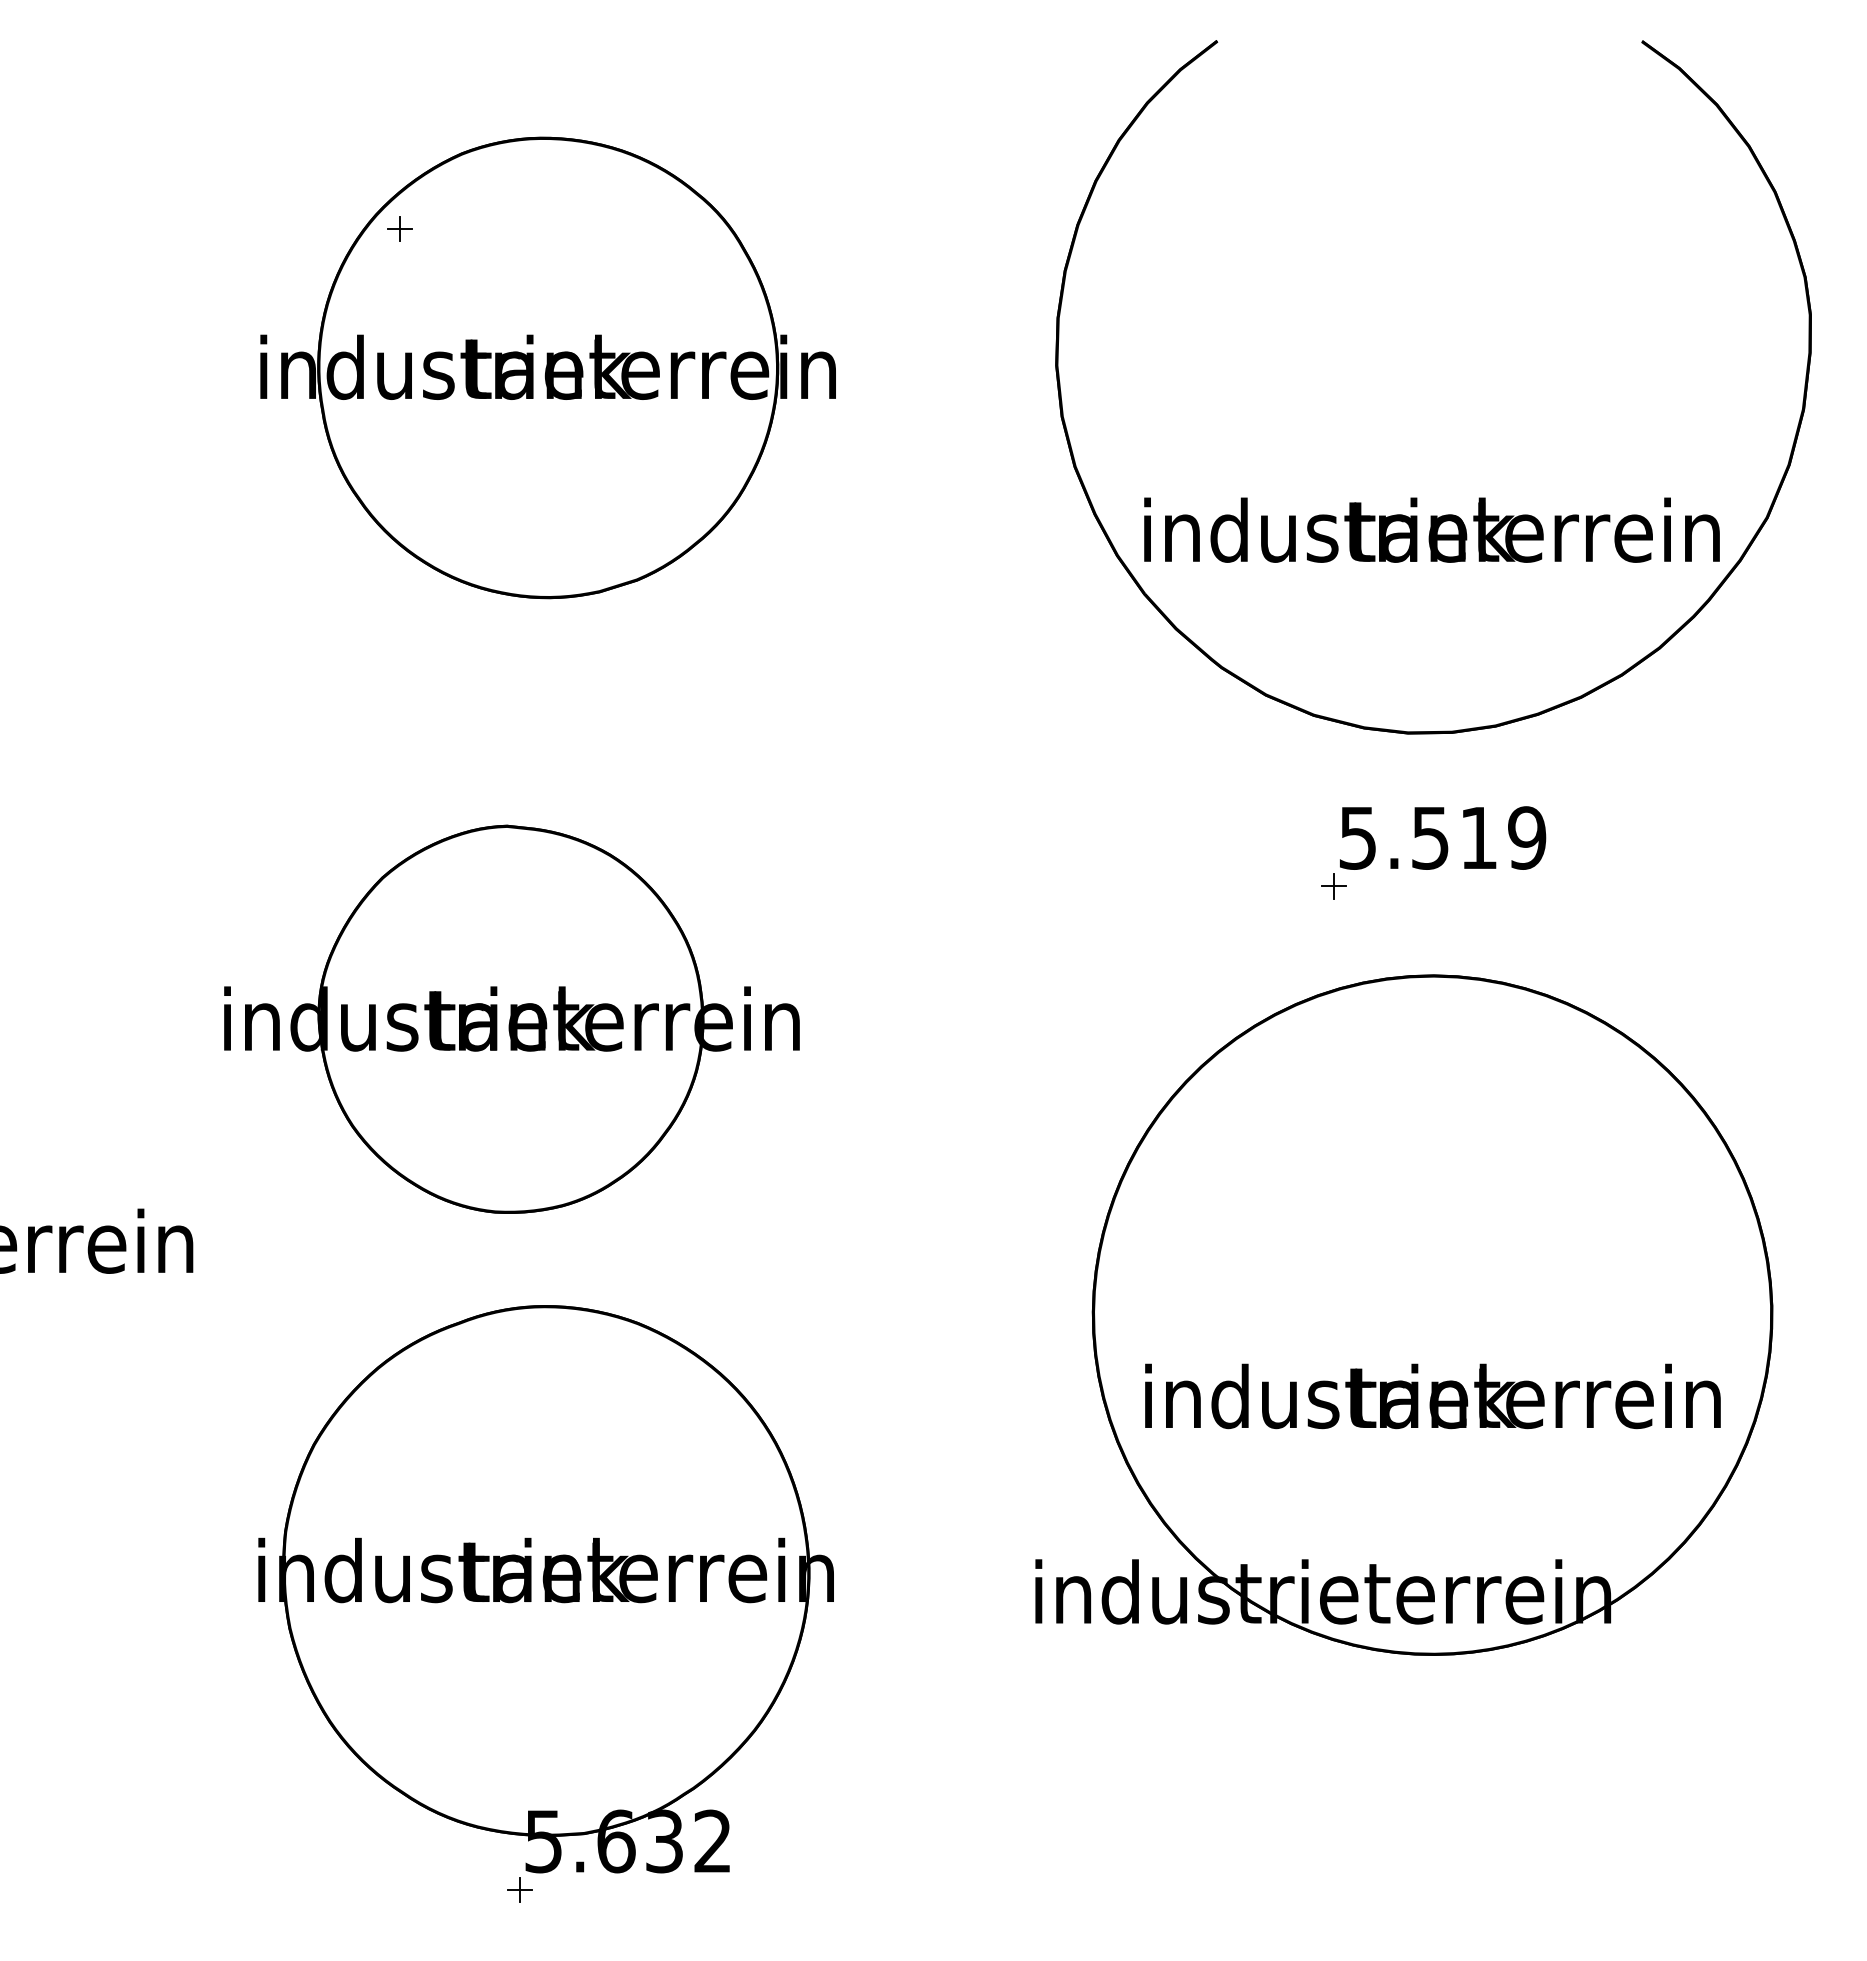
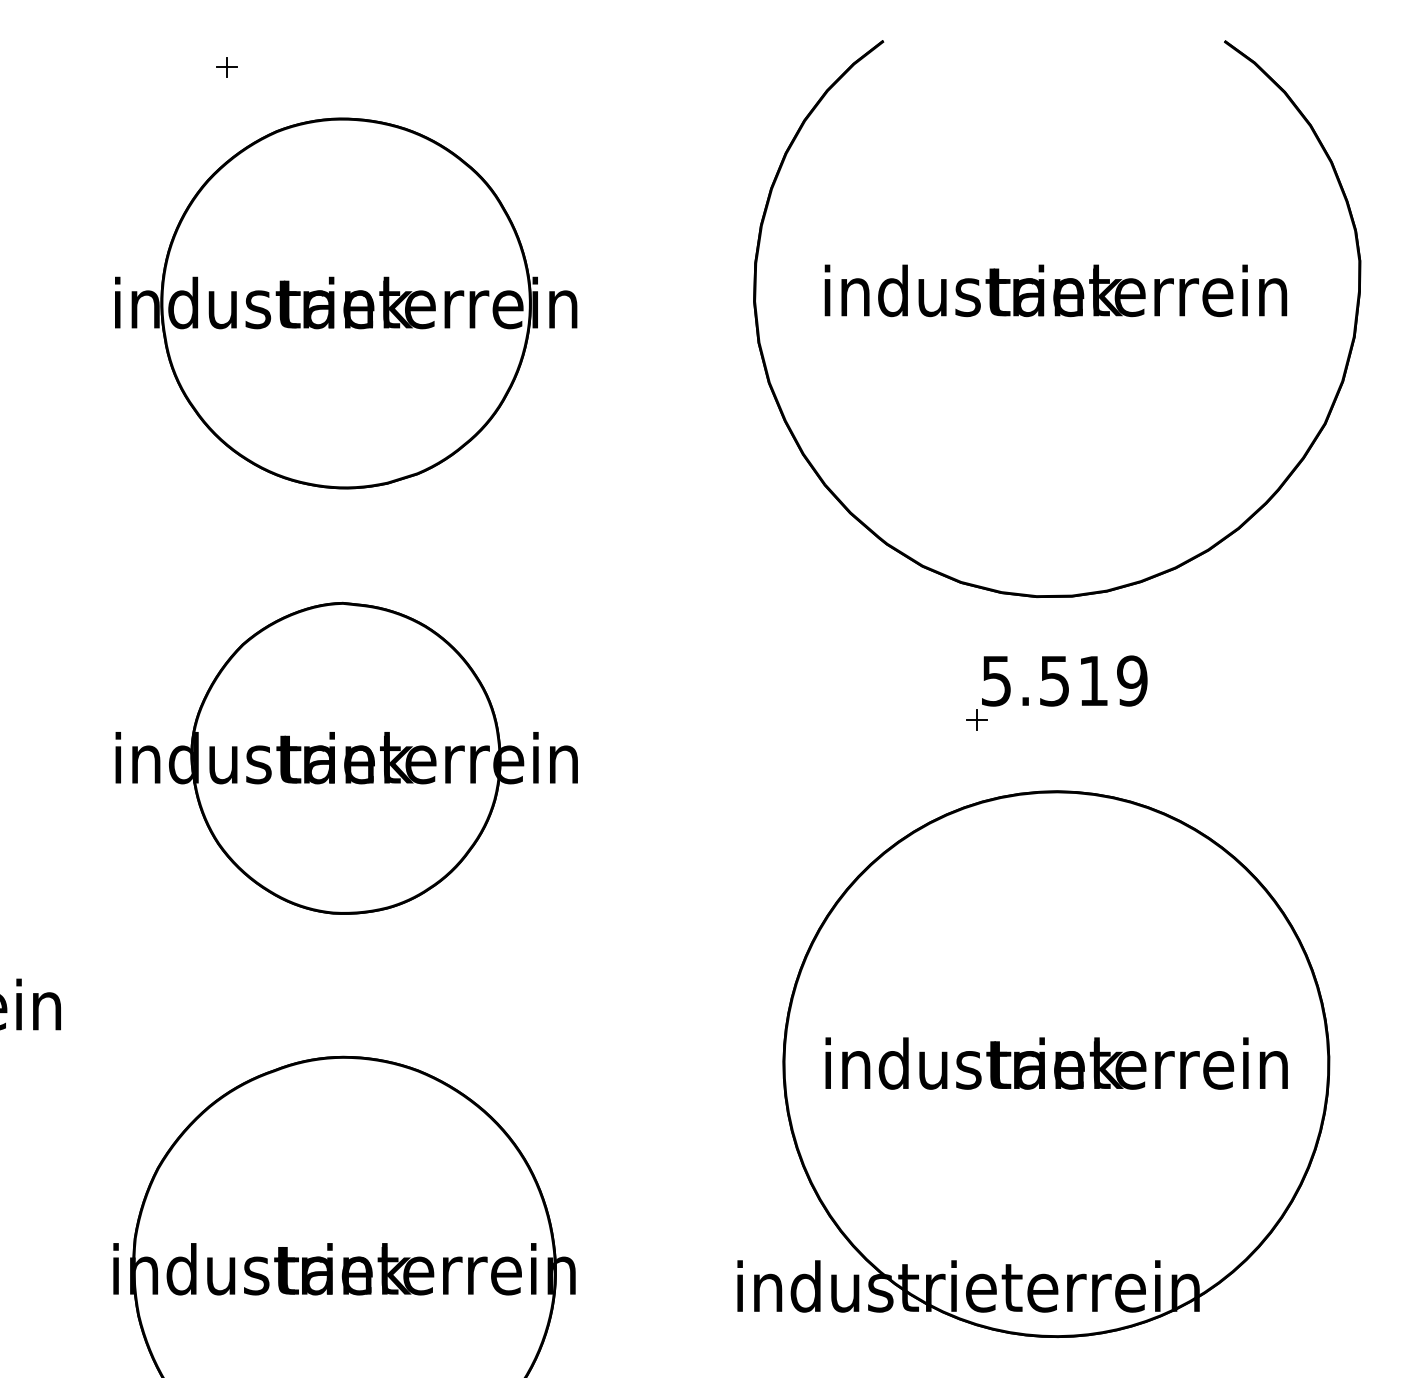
part: (399, 228) -> (226, 67), moved
text: (1431, 529) -> (1055, 290), moved
part: (511, 1018) -> (346, 757), moved
text: (1432, 1396) -> (1056, 1063), moved

